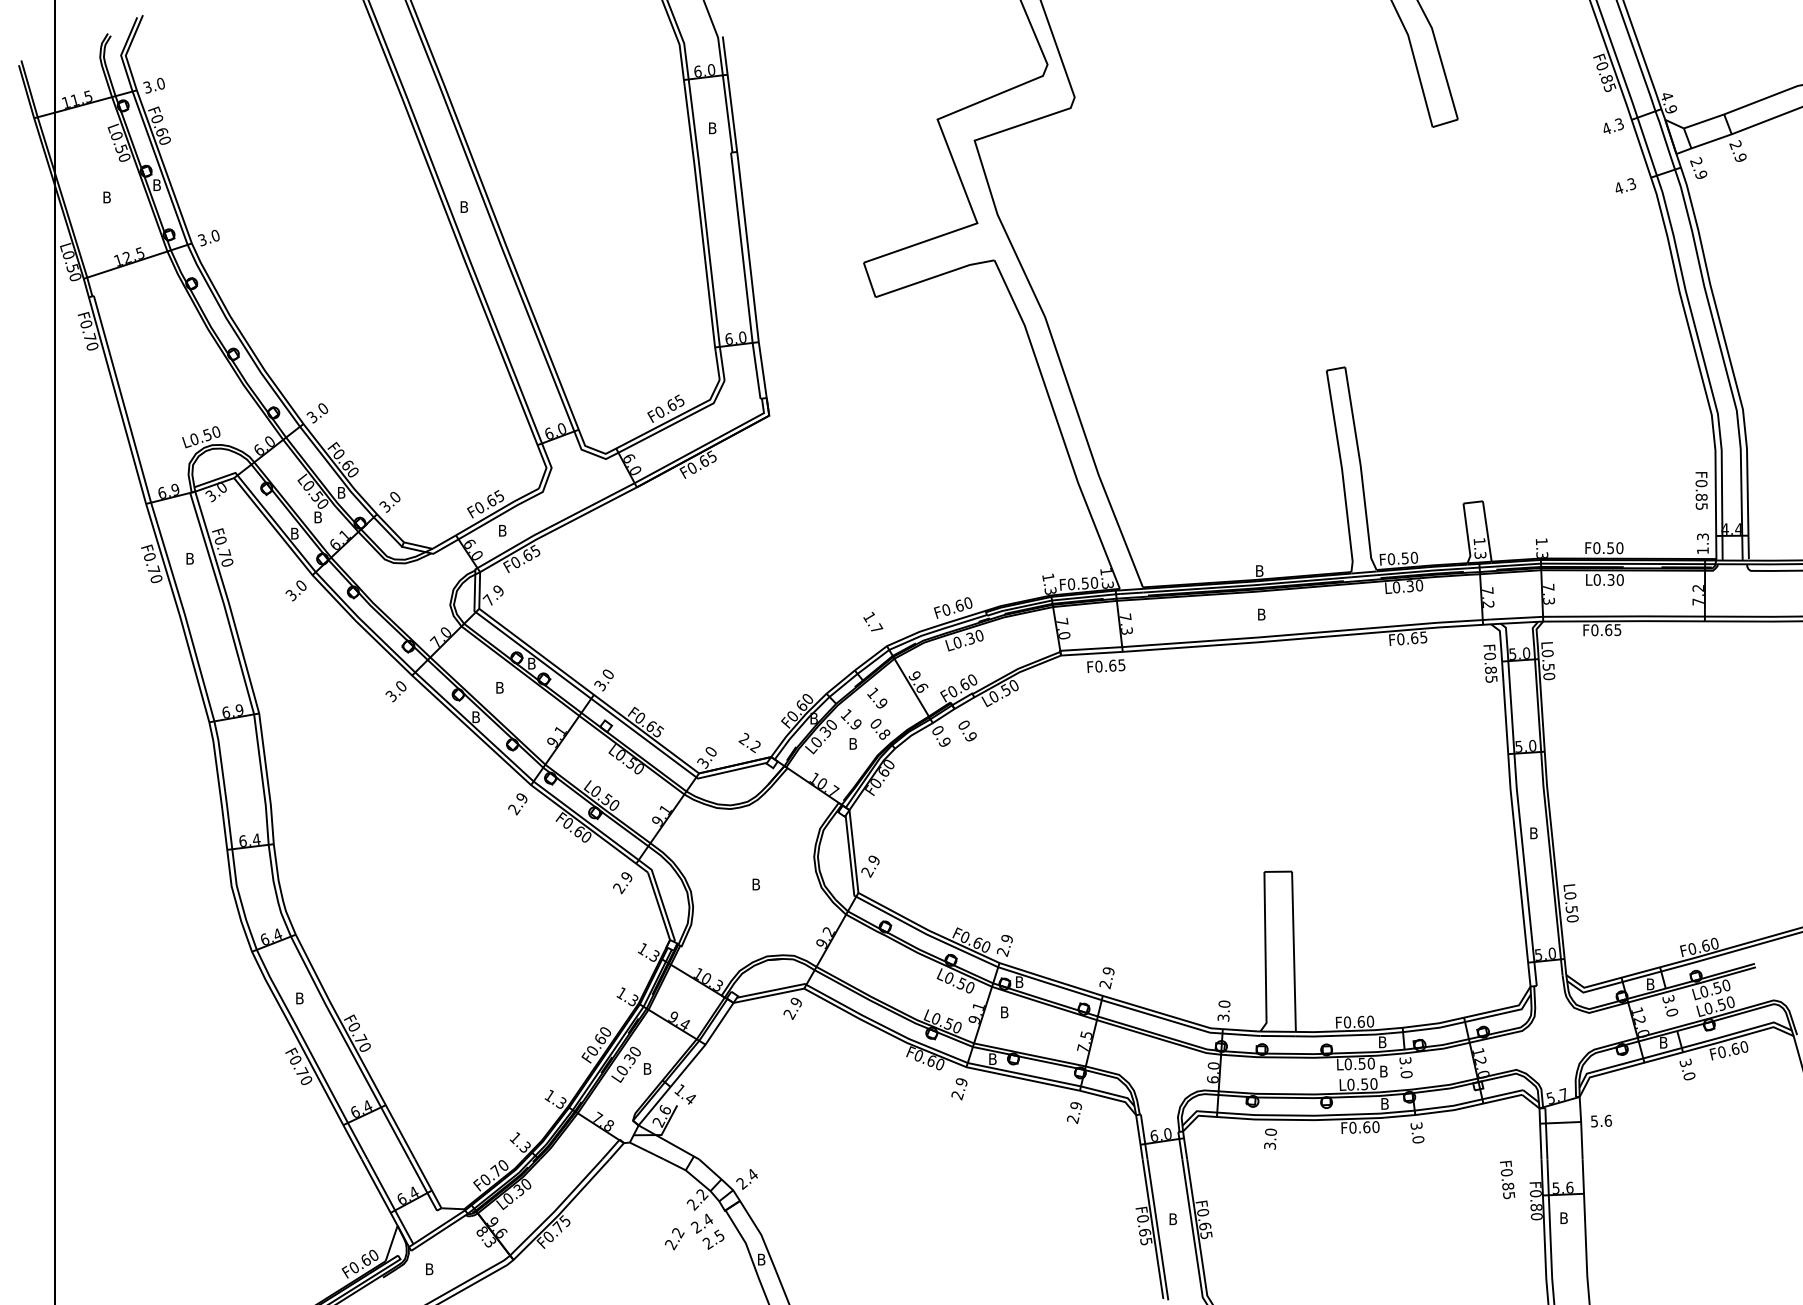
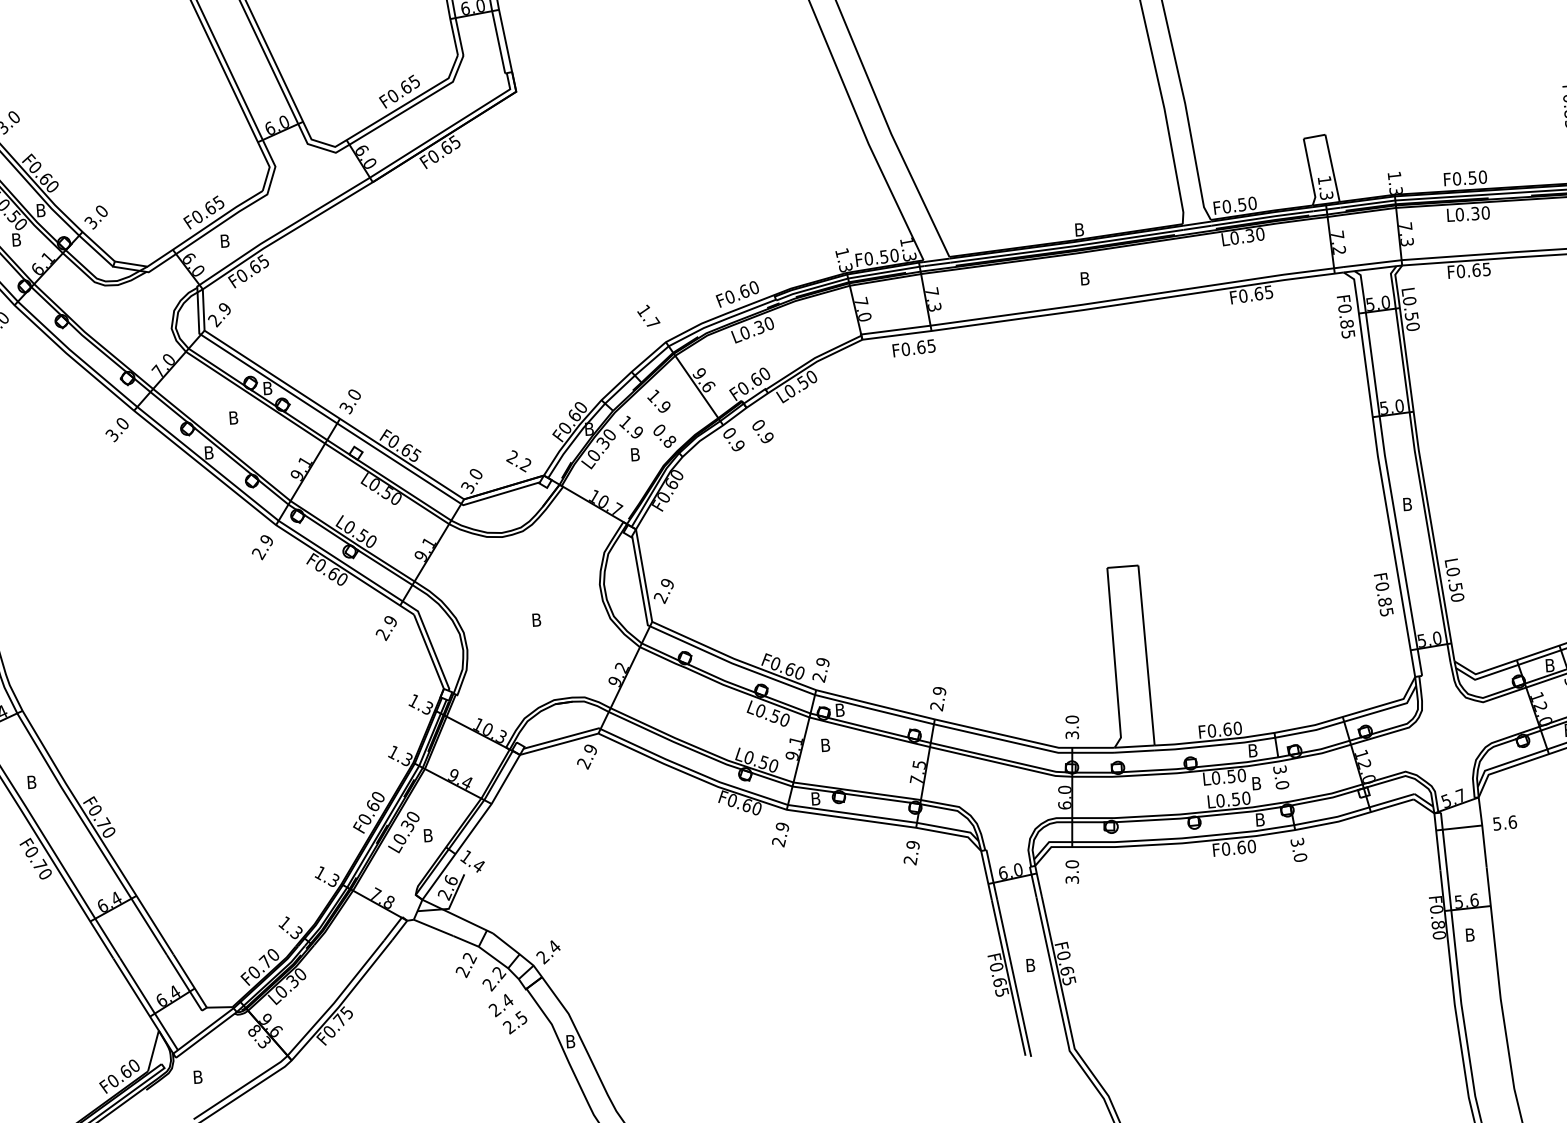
text: (488, 600) -> (214, 320), 7.9 -> 2.9
text: (1270, 1138) -> (1072, 871), moved
text: (1507, 1179) -> (1383, 594), moved
text: (674, 1239) -> (466, 965), moved

